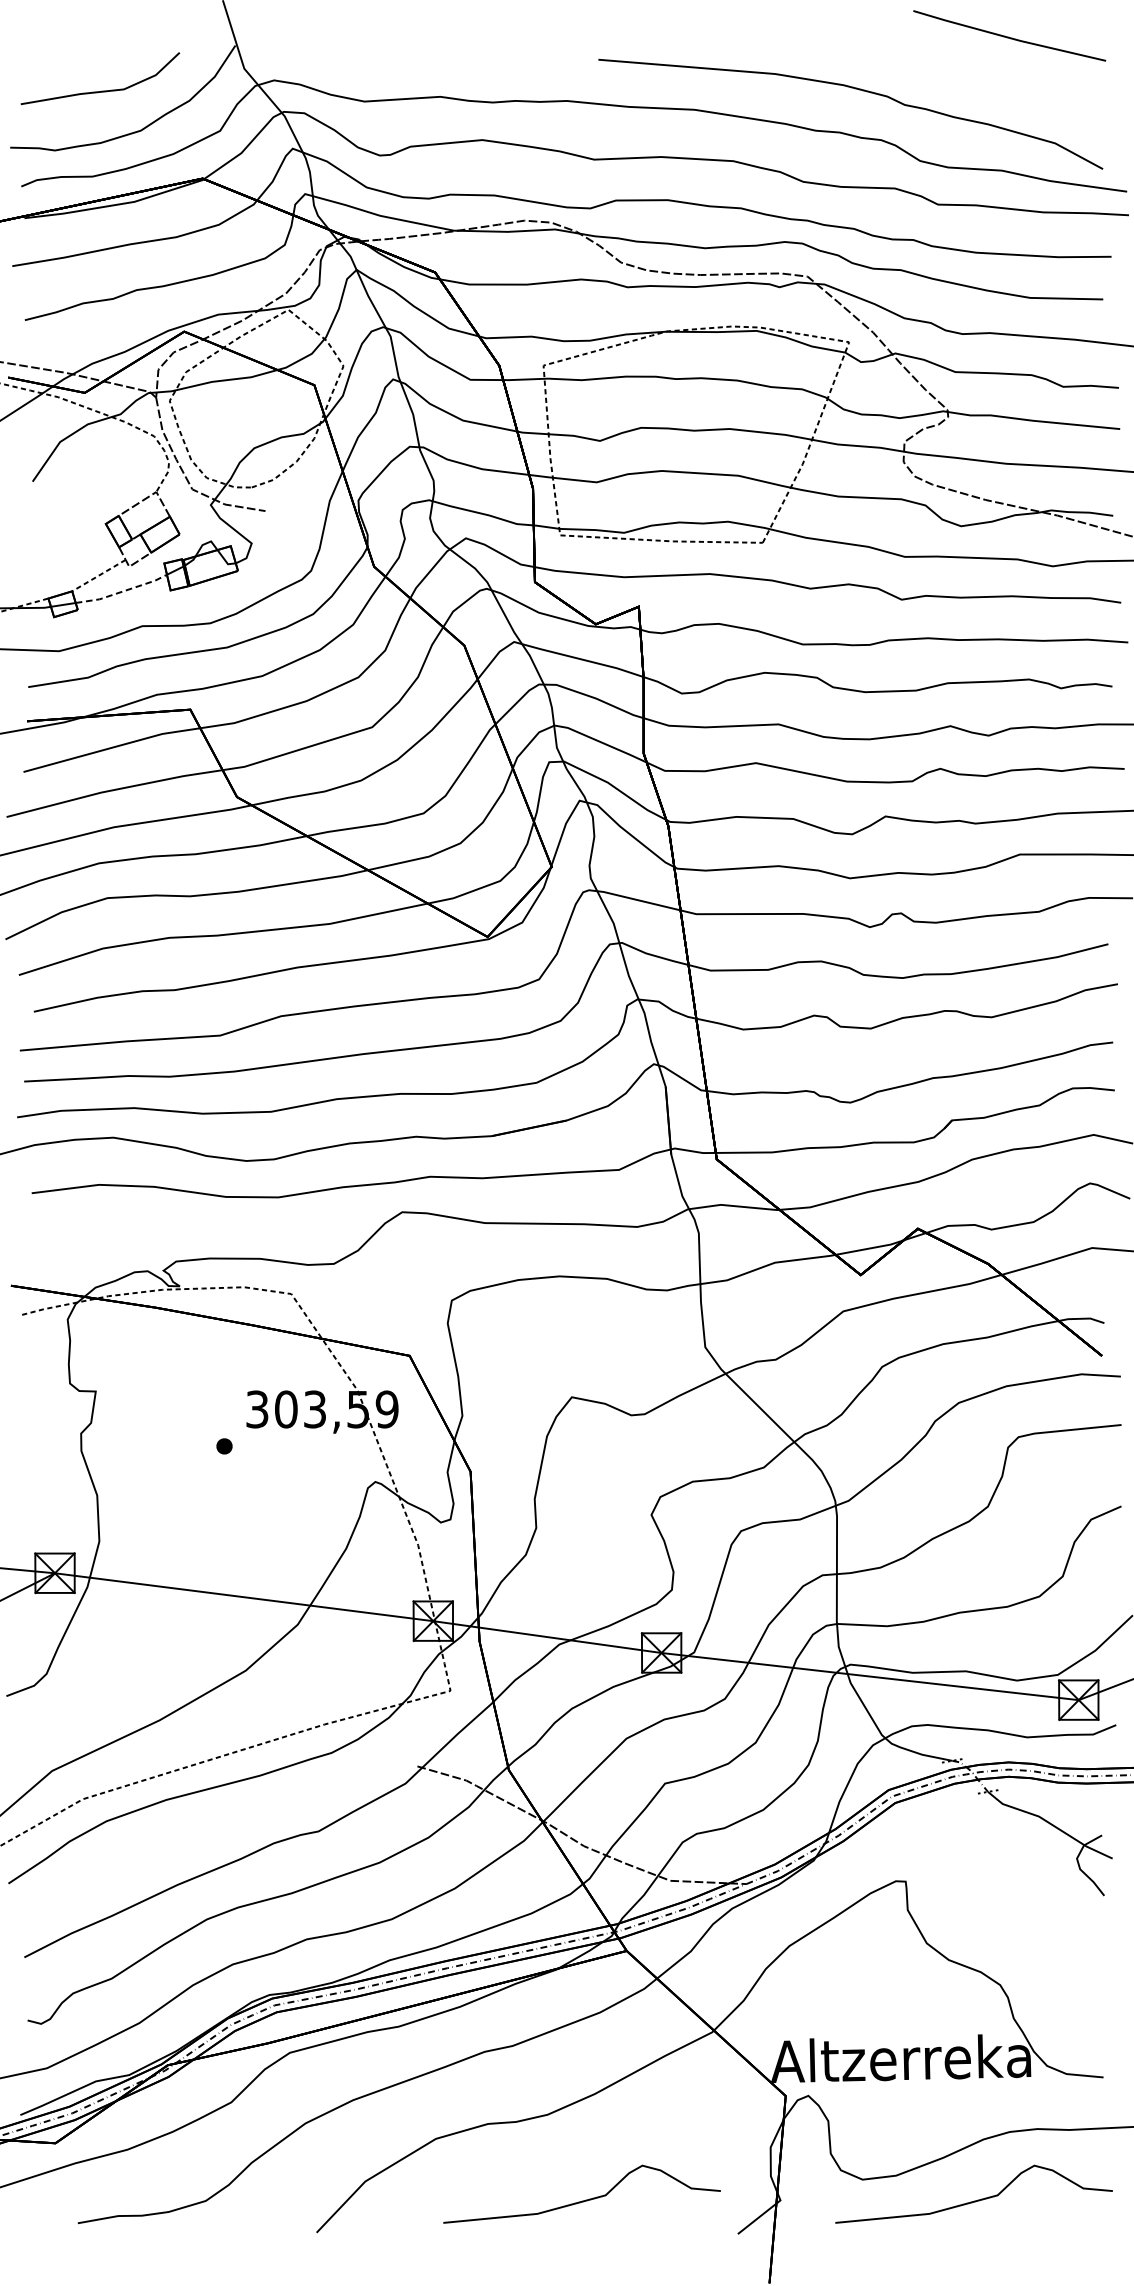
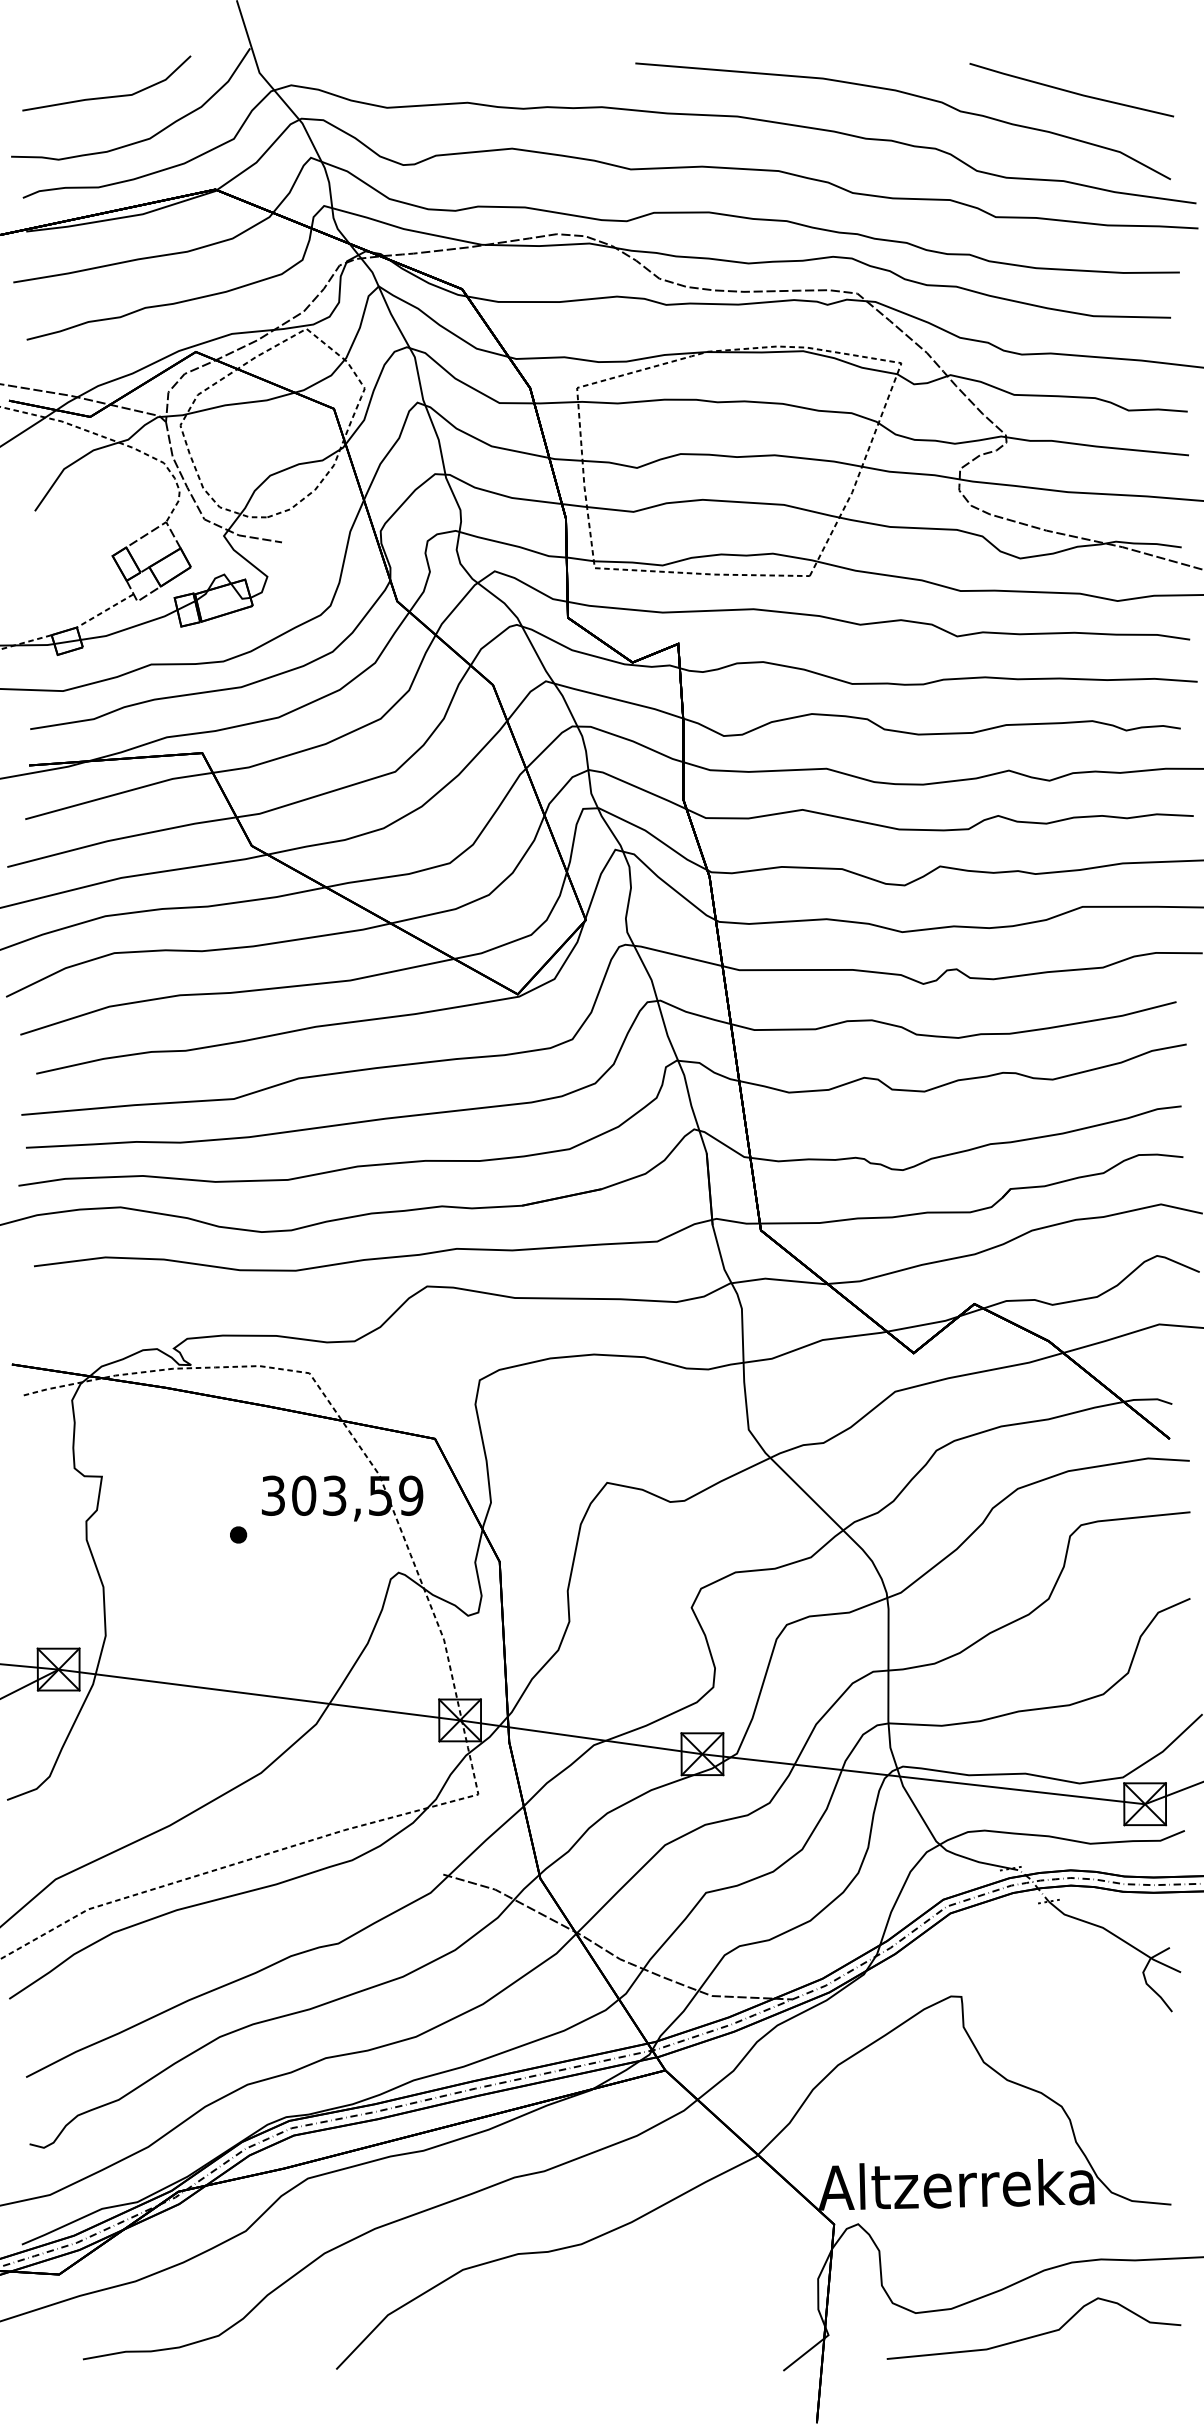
line: (1009, 37) -> (1071, 91), moved
line: (122, 591) -> (130, 627), dashed -> solid
curve: (581, 2200) -> (617, 2335), removed

